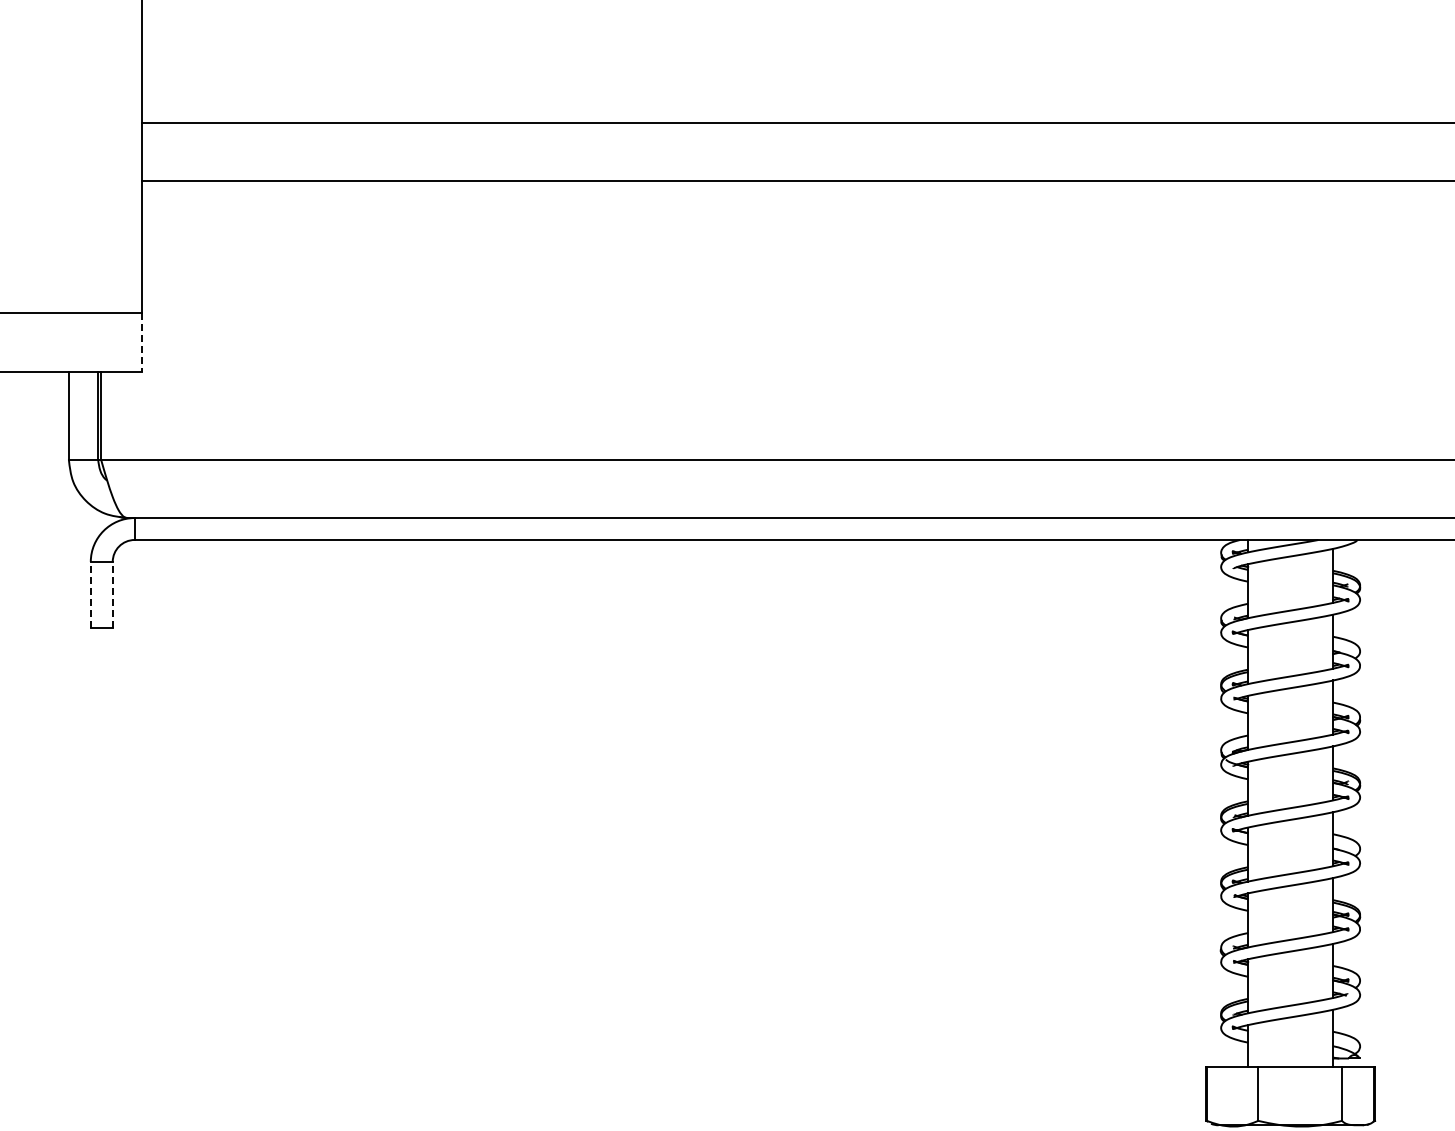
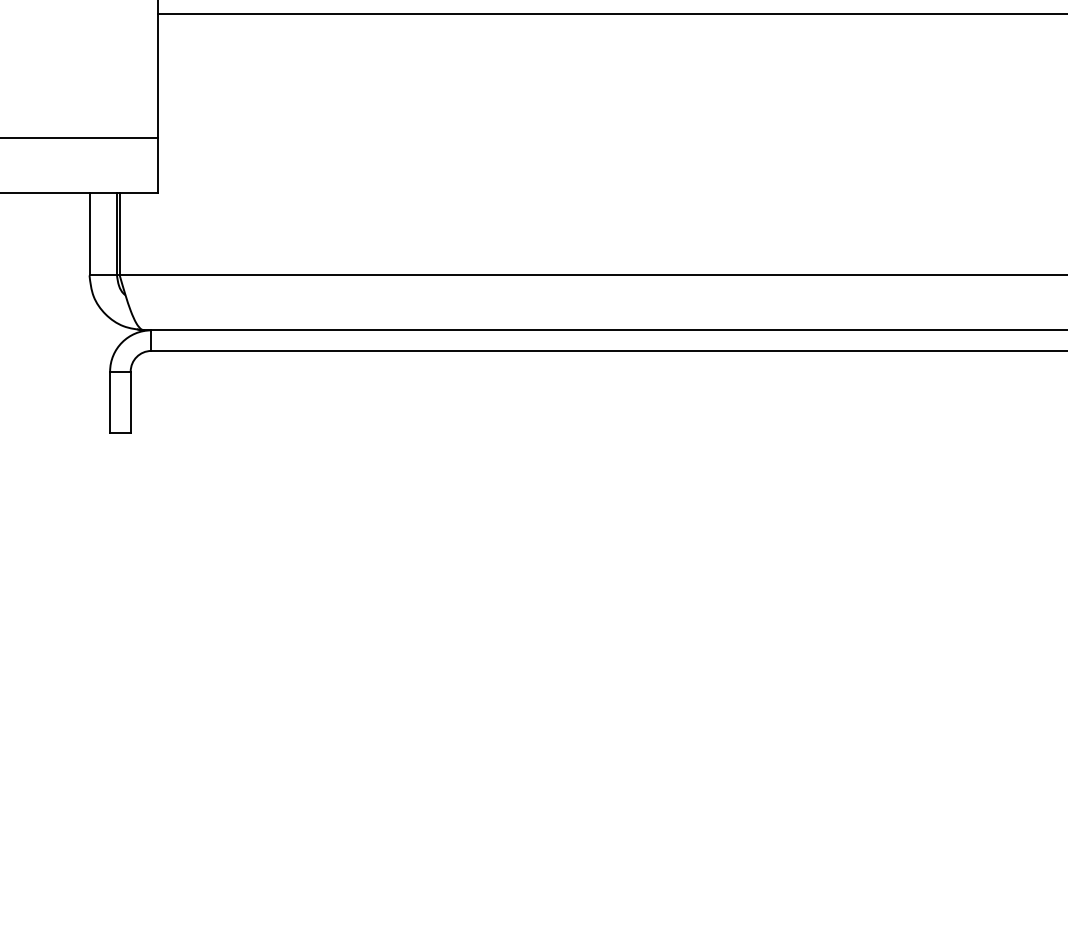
line: (142, 342) -> (158, 165), dashed -> solid
line: (90, 594) -> (109, 402), dashed -> solid
line: (112, 594) -> (130, 402), dashed -> solid

